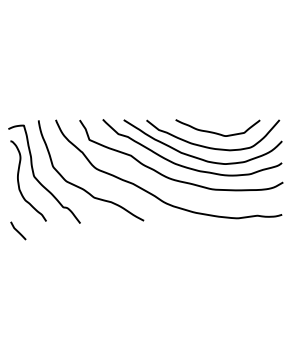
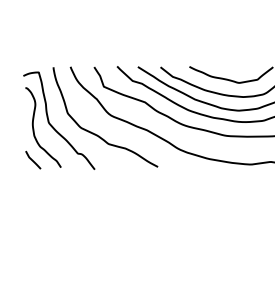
line: (18, 230) -> (33, 159), moved

